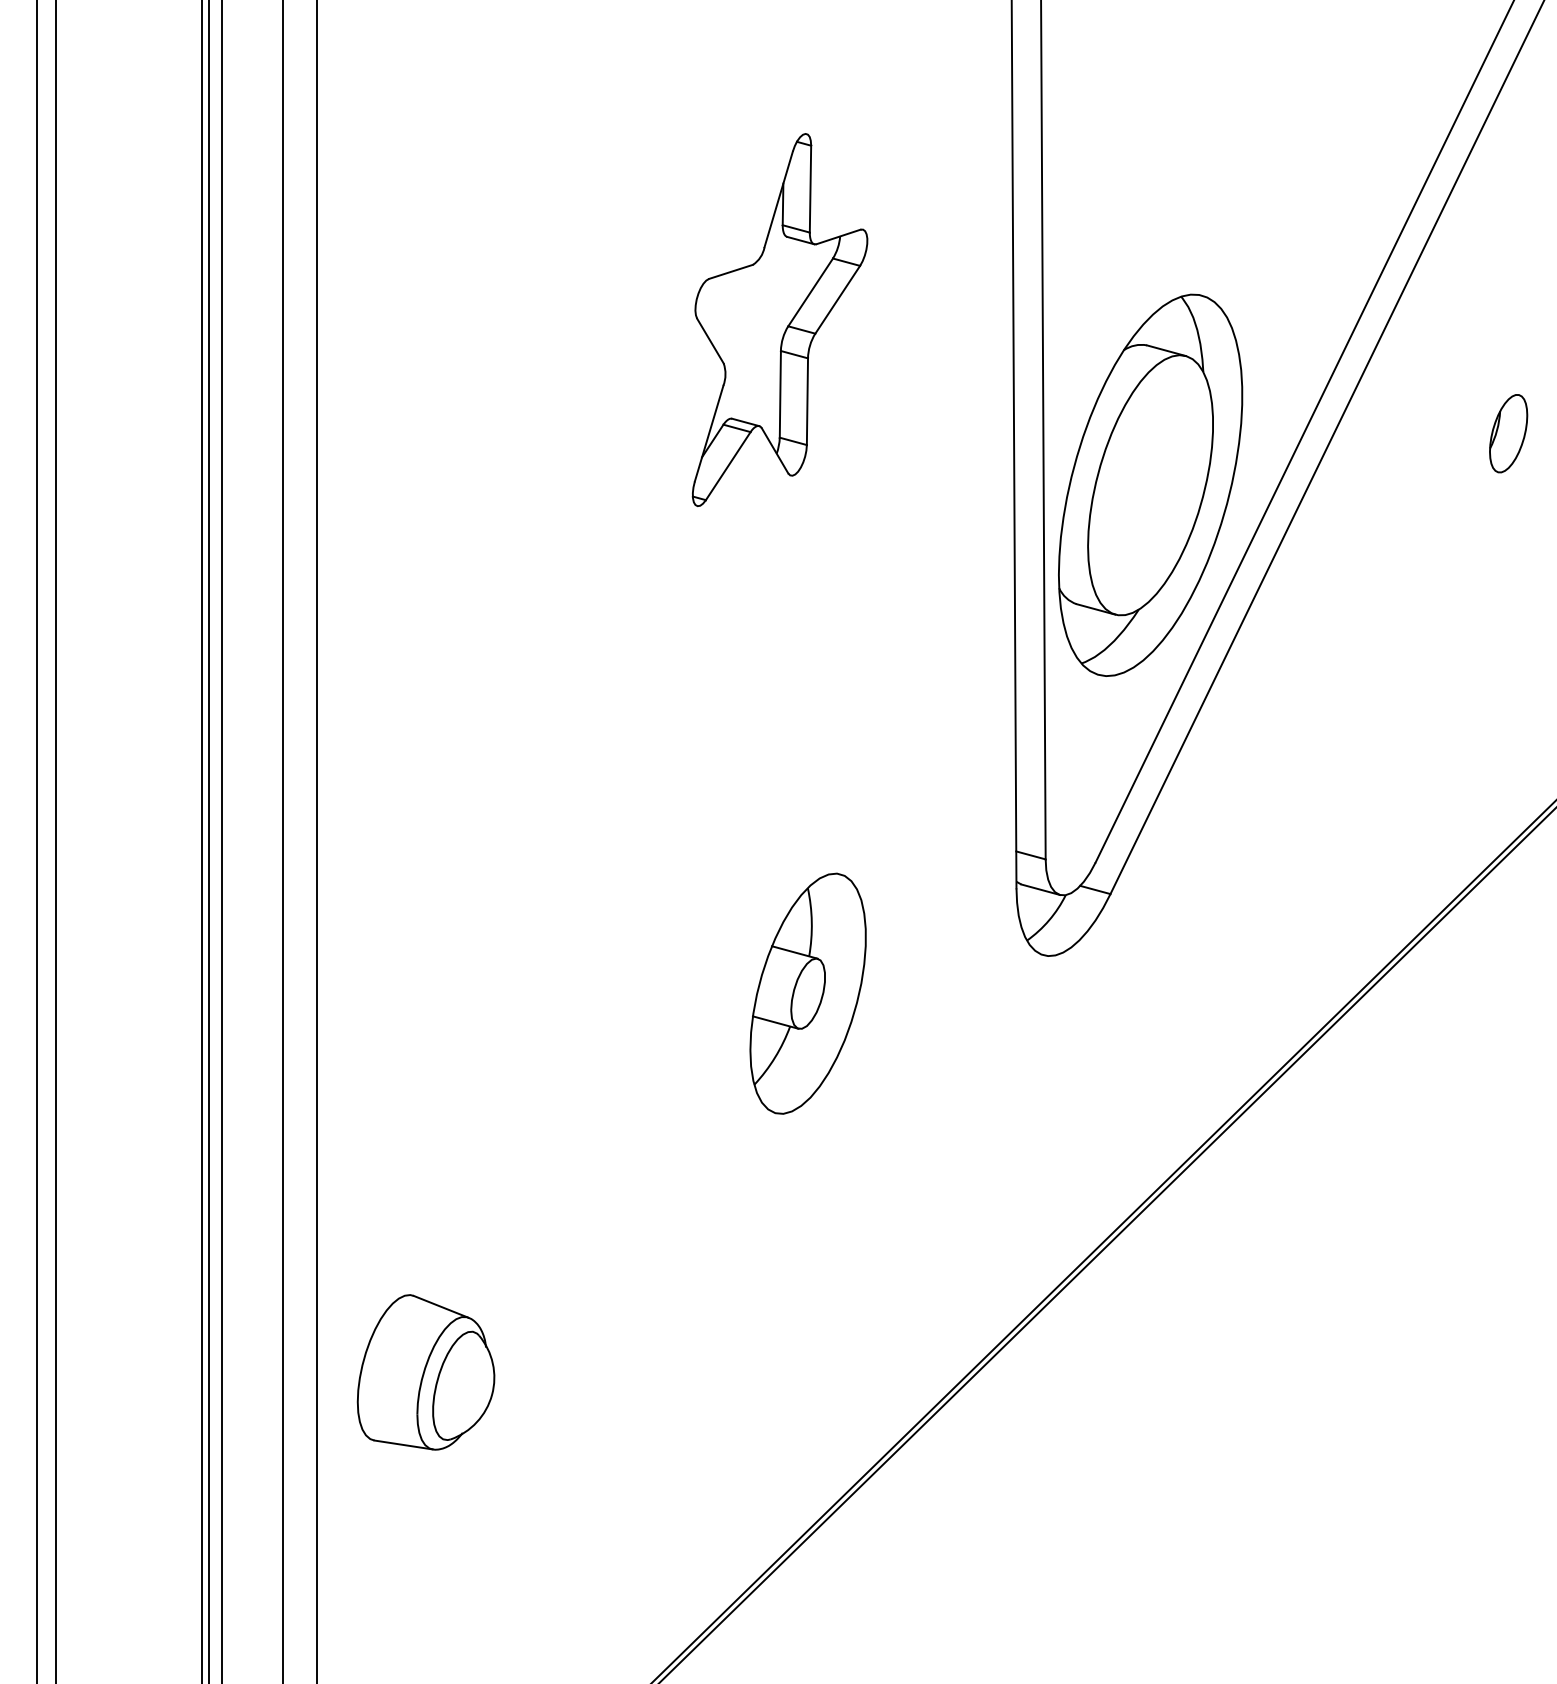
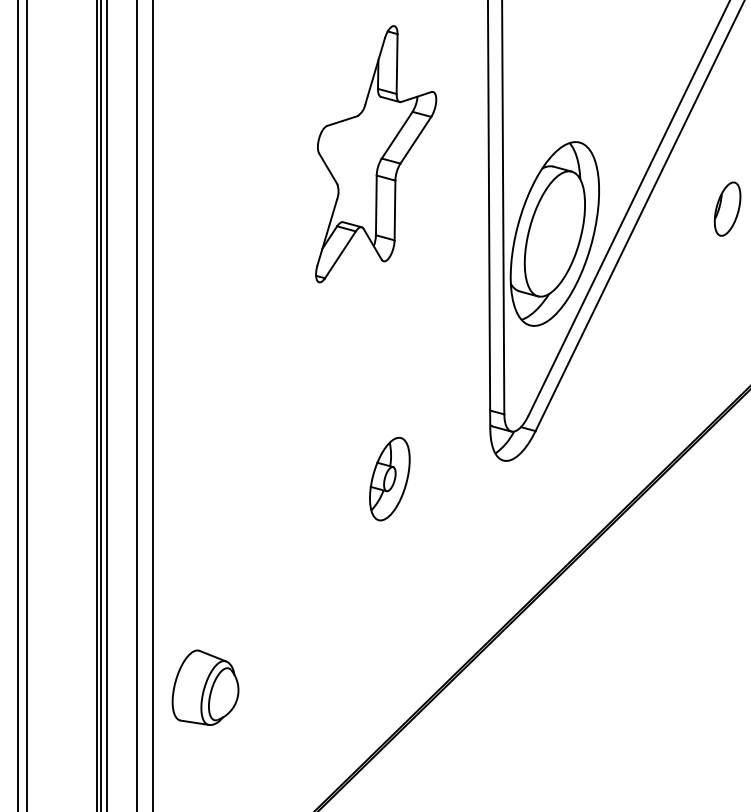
part: (780, 320) -> (376, 154), size x1.43
part: (1508, 432) -> (727, 208), size x1.43
part: (807, 992) -> (389, 478), size x0.71
part: (425, 1371) -> (205, 687), moved

